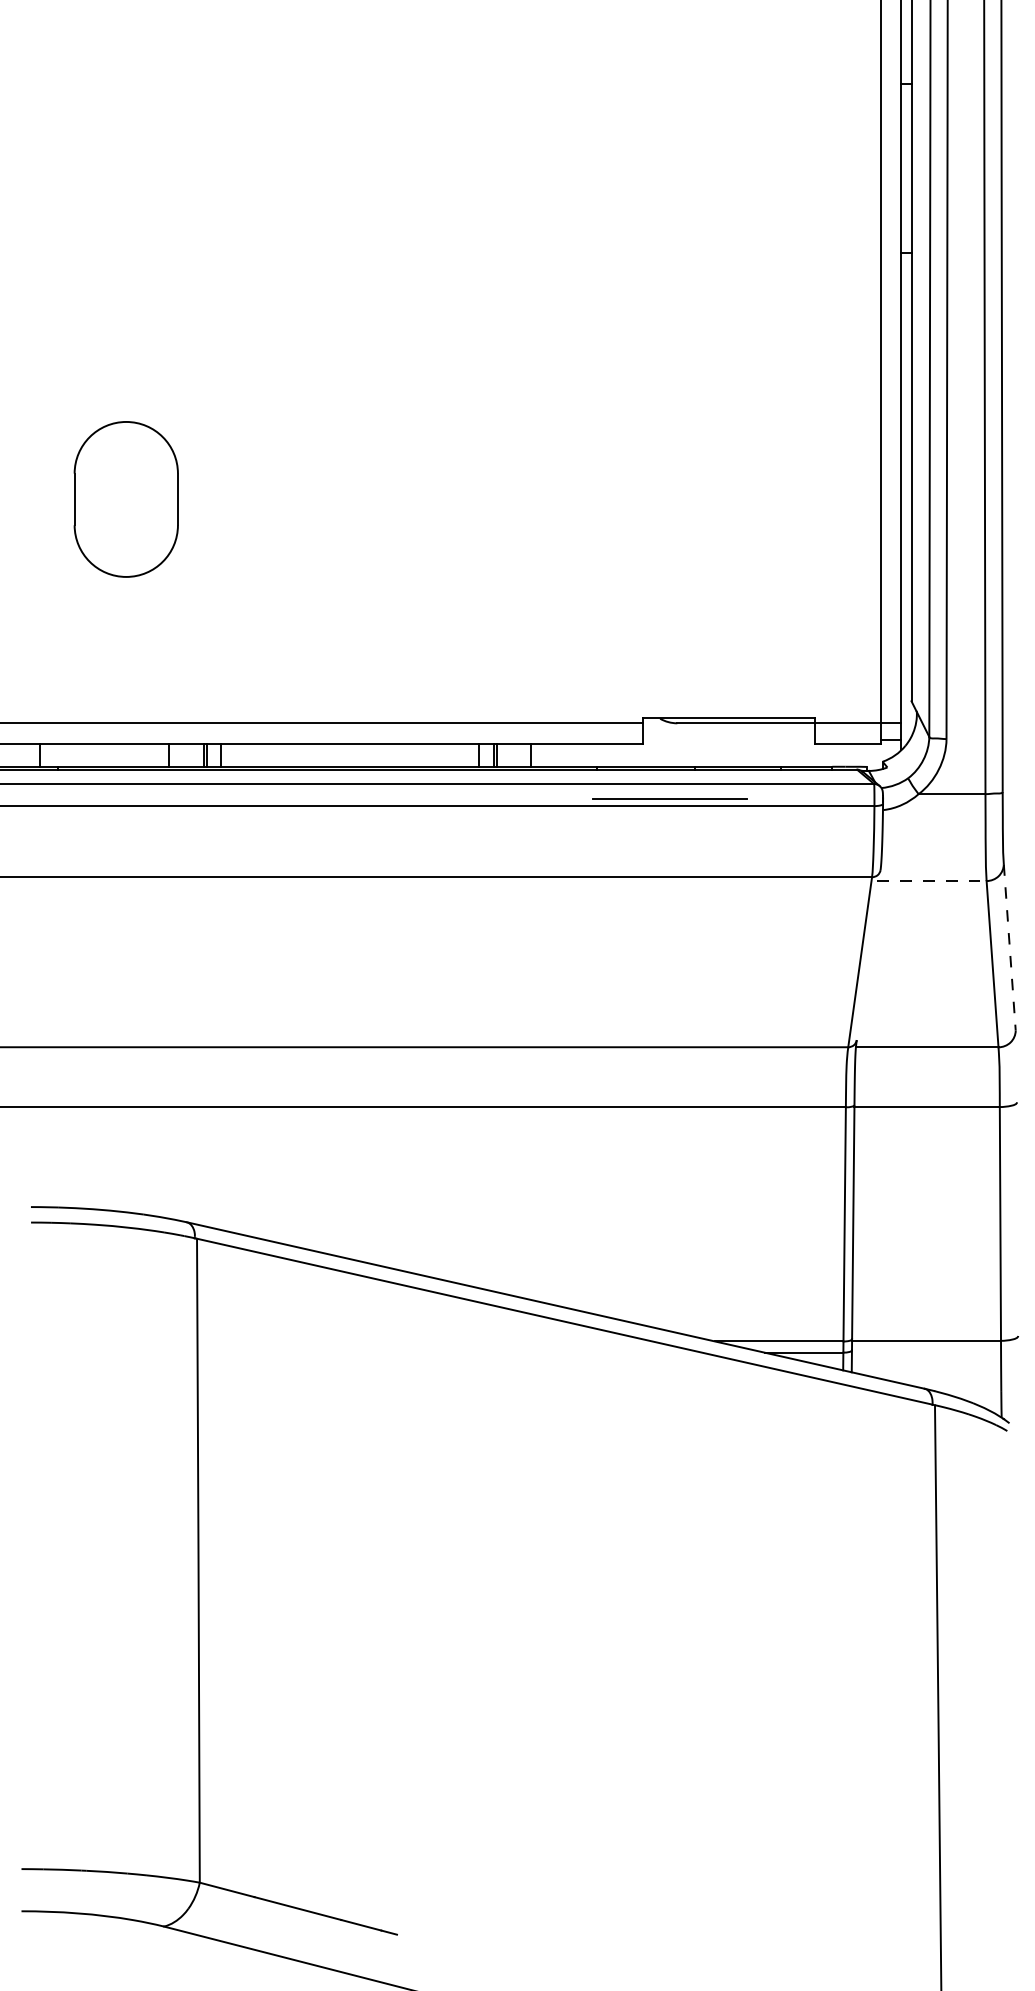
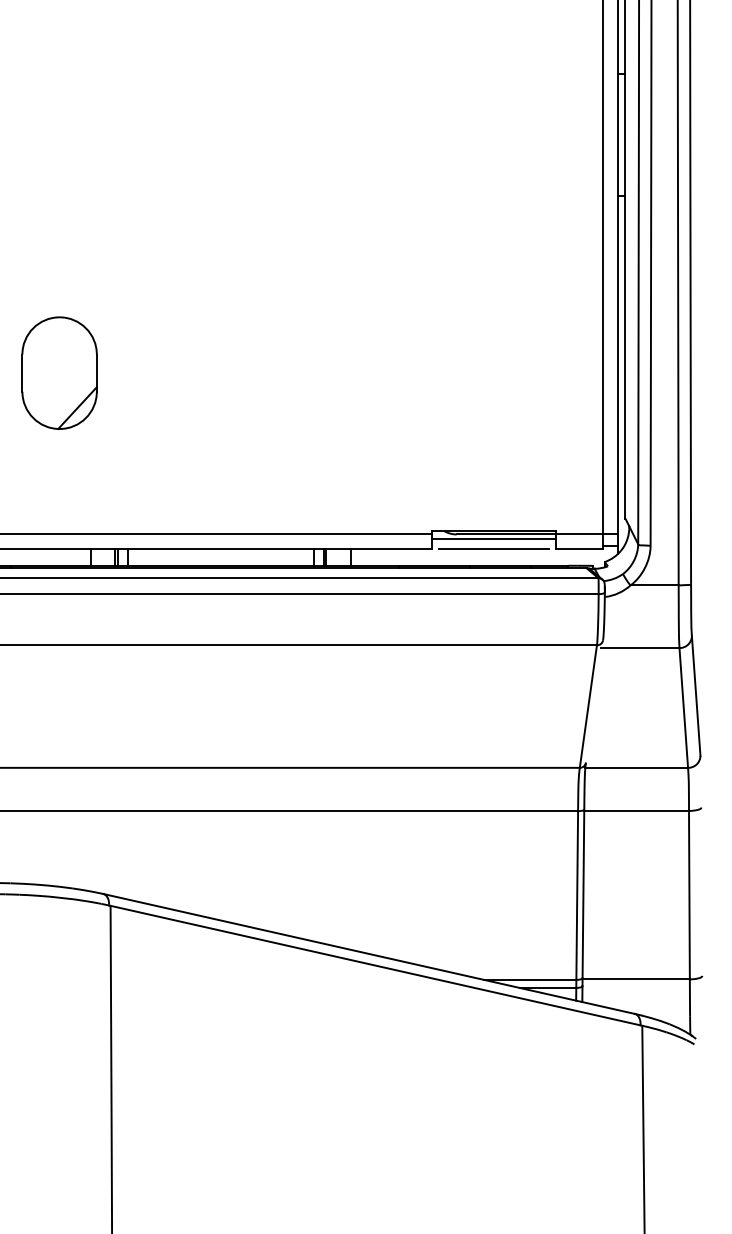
line: (150, 547) -> (77, 407), added
line: (728, 730) -> (493, 539), added
line: (669, 798) -> (493, 549), moved
line: (931, 881) -> (639, 648), dashed -> solid
line: (1009, 947) -> (695, 695), dashed -> solid

